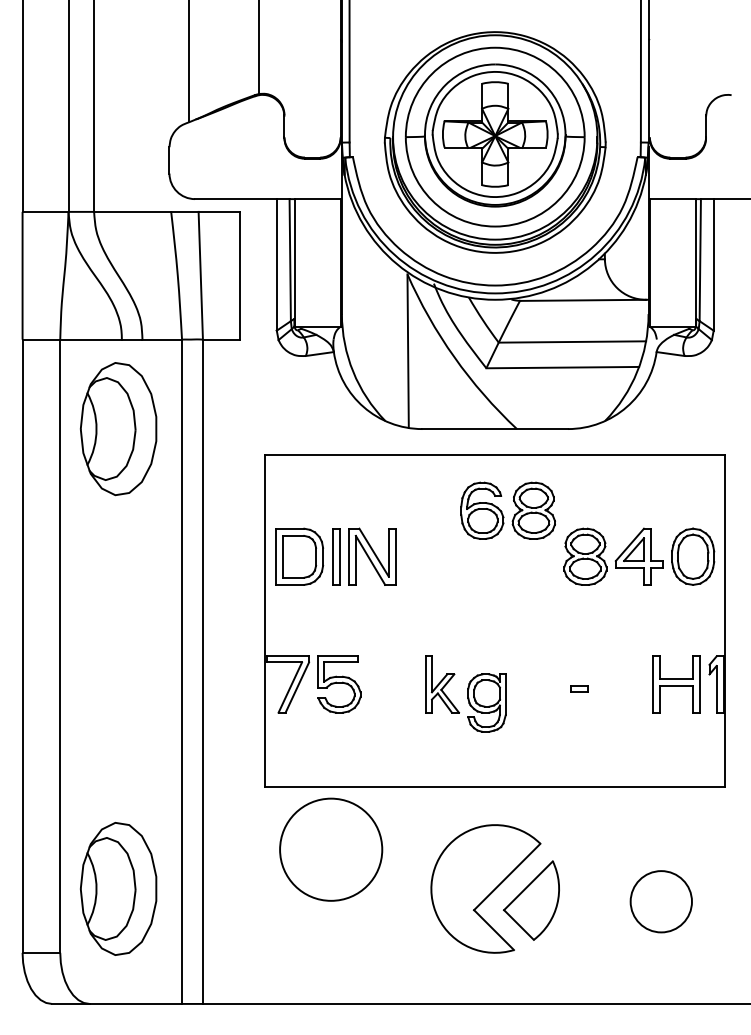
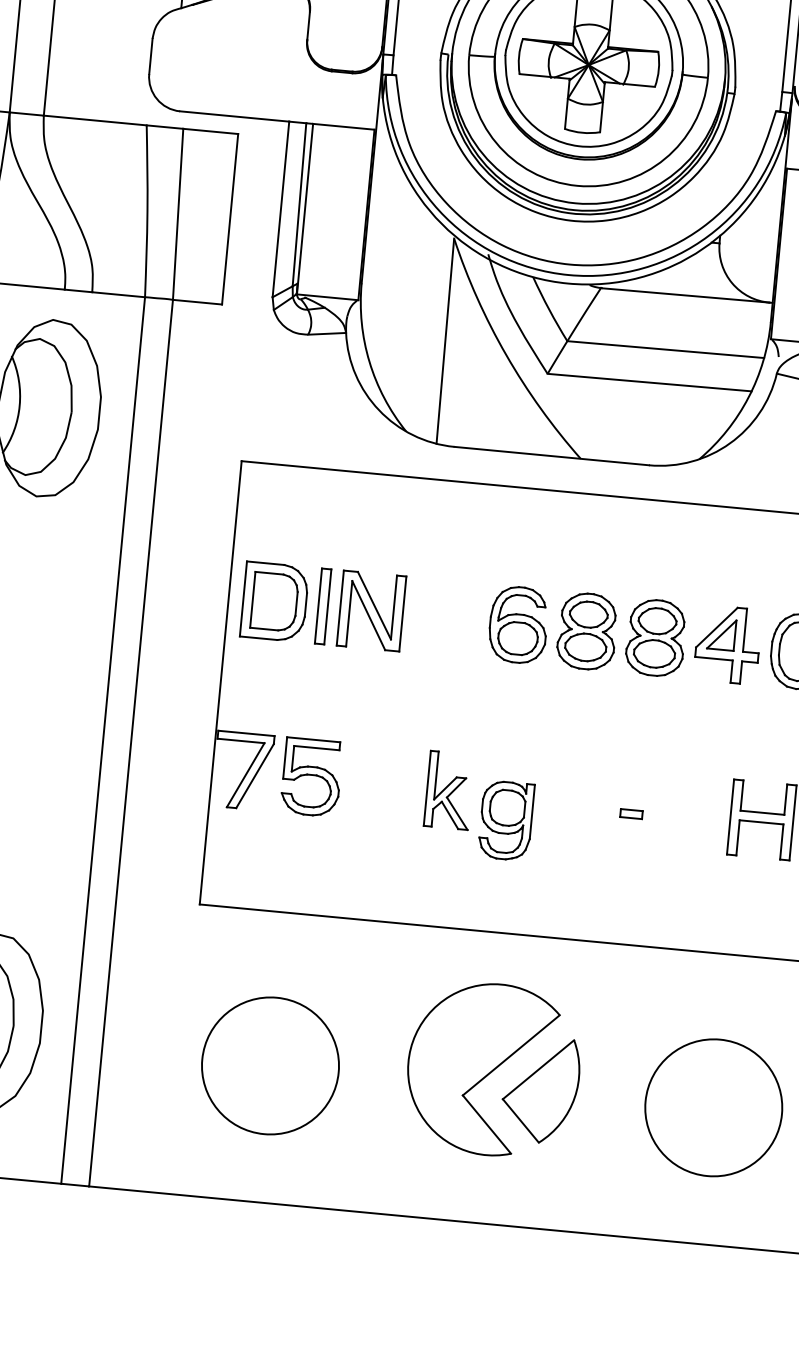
part: (507, 510) -> (552, 627), moved
circle: (331, 849) -> (270, 1065), moved
circle: (661, 901) -> (714, 1107), size x1.67

